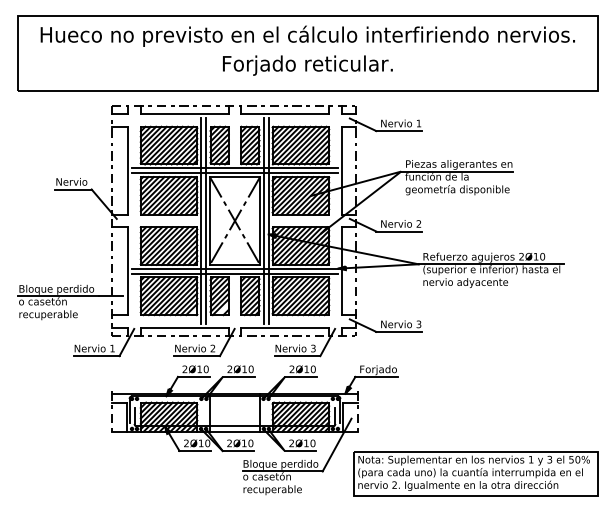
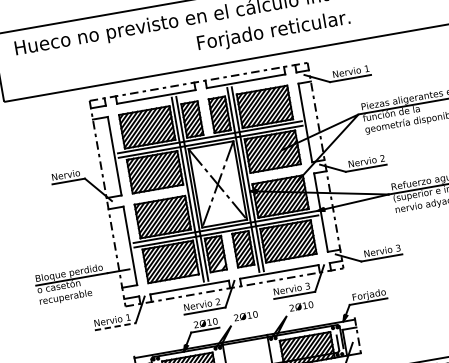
text: (307, 65) -> (273, 31), moved
line: (96, 356) -> (115, 327), solid -> dashed
line: (238, 376) -> (245, 322), removed
line: (300, 376) -> (300, 313), removed

